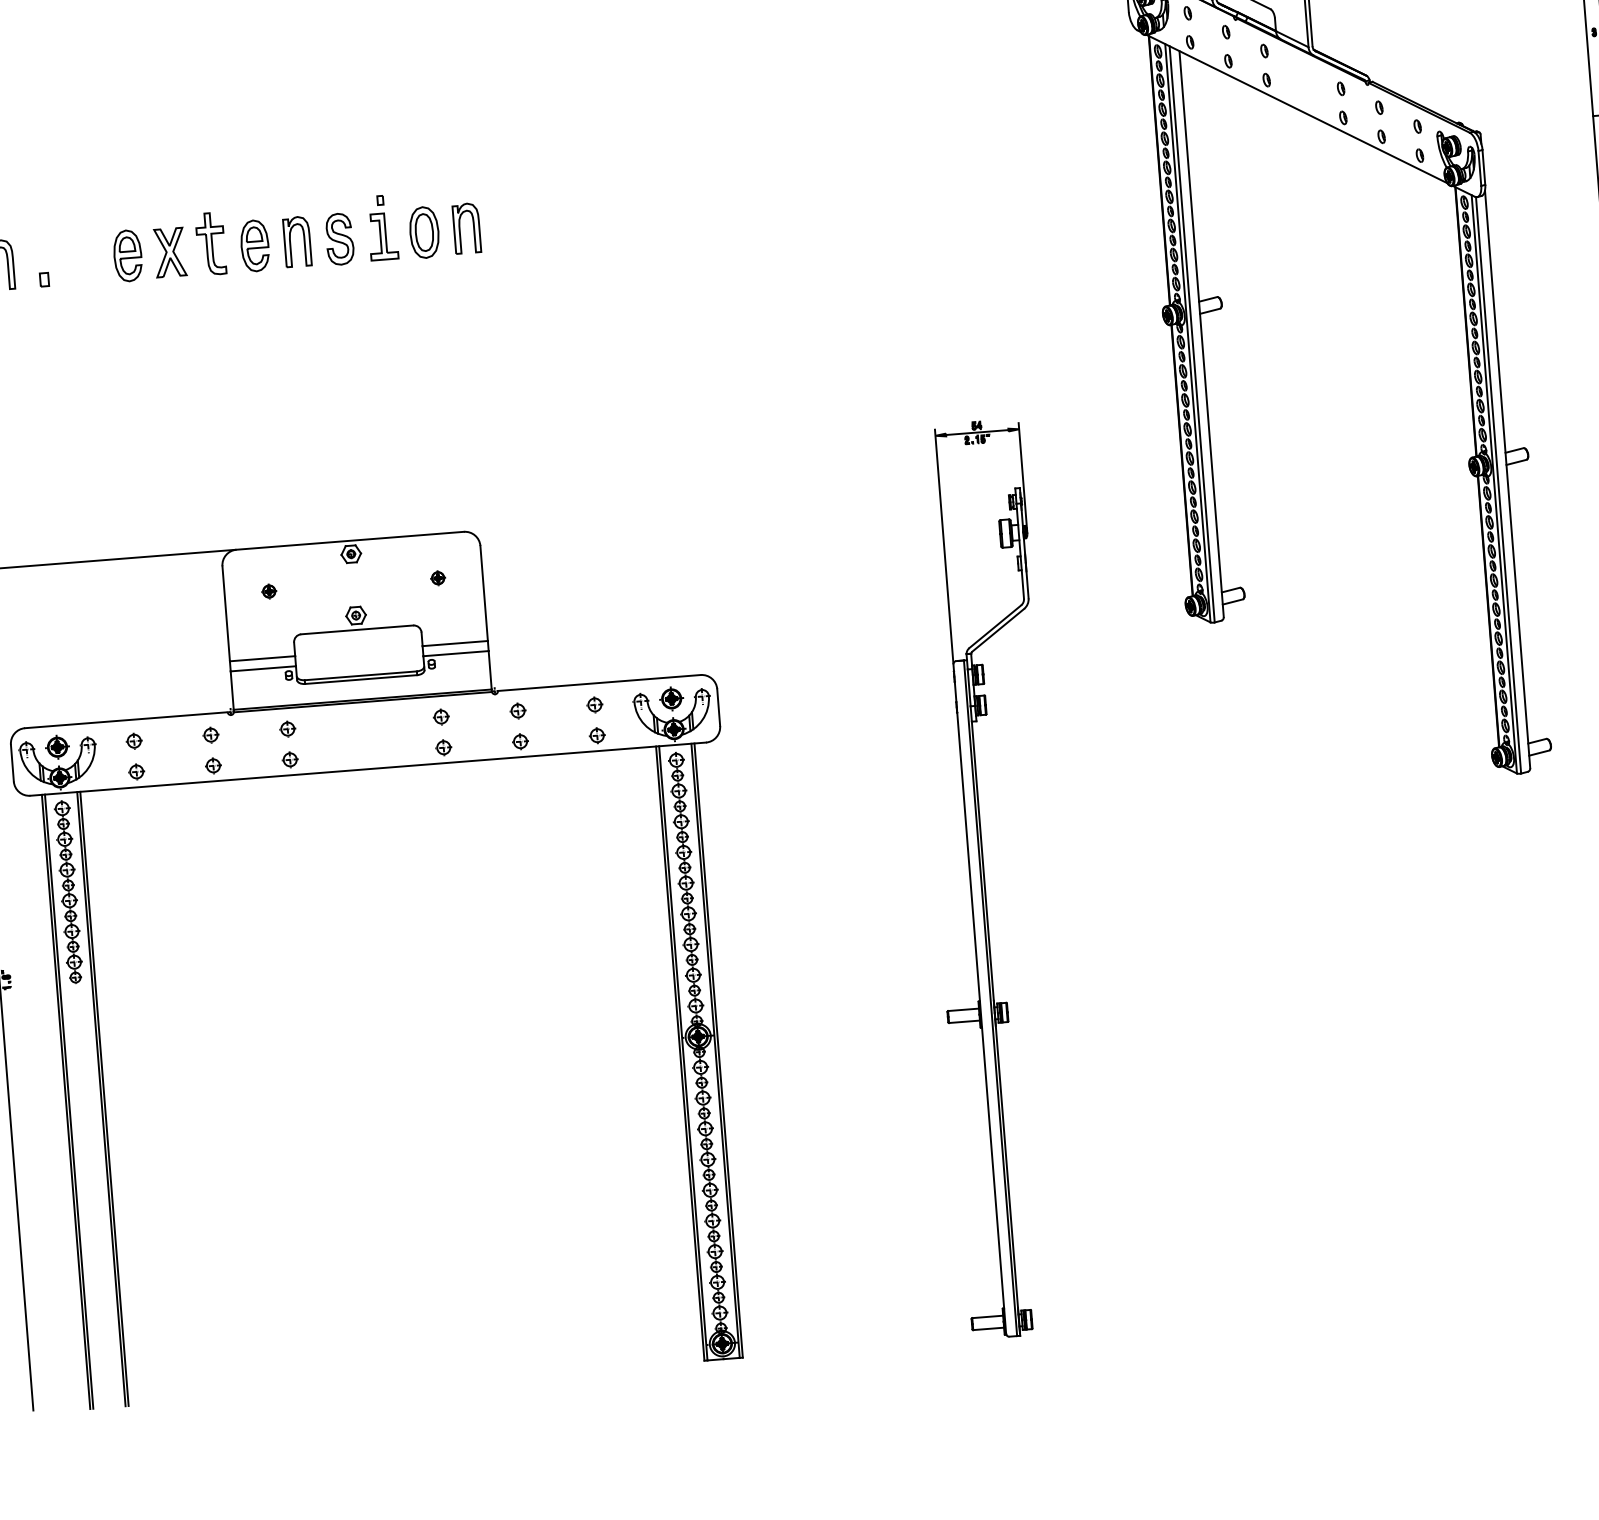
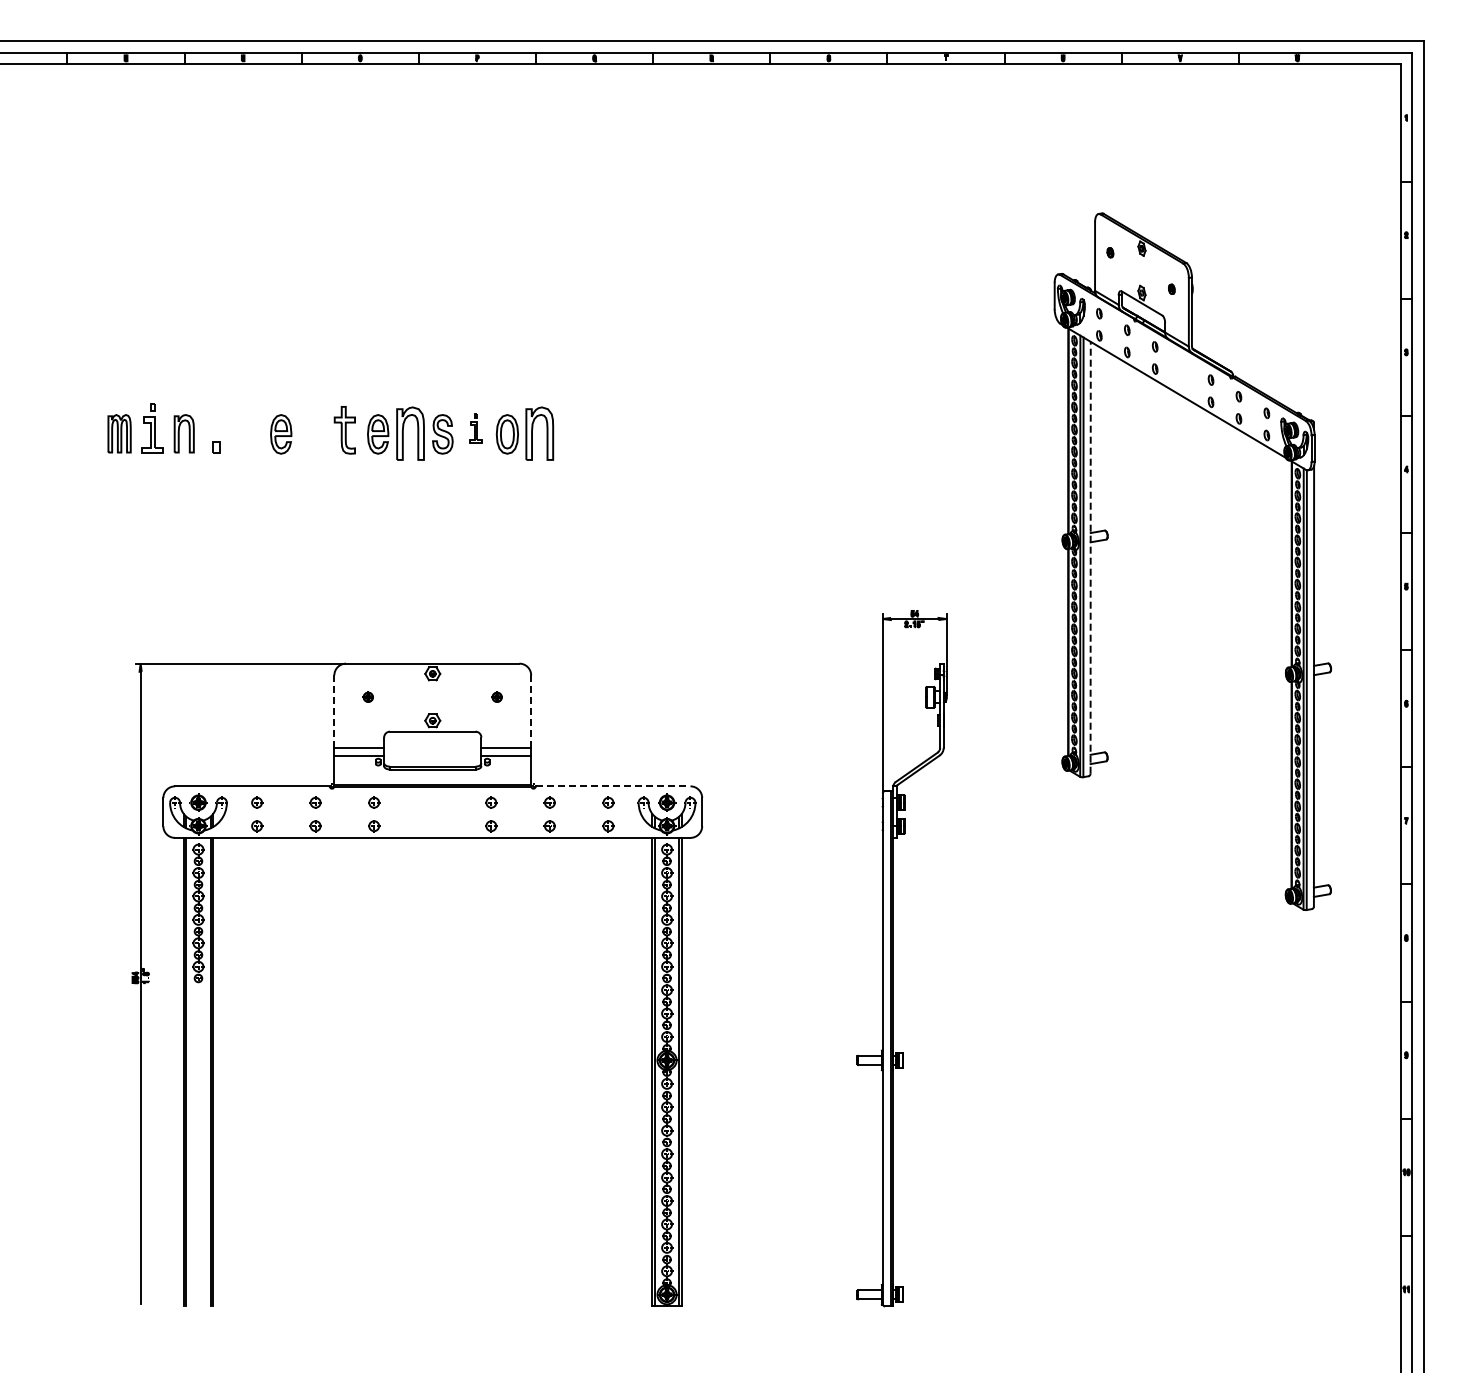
part: (381, 228) -> (475, 428), size x0.6
part: (466, 228) -> (539, 433), size x1.4
part: (297, 241) -> (410, 433), size x1.4
part: (170, 252) -> (313, 434), removed
line: (1201, 333) -> (1090, 557), solid -> dashed
line: (484, 594) -> (531, 712), solid -> dashed
line: (226, 614) -> (334, 712), solid -> dashed
line: (599, 683) -> (613, 786), solid -> dashed

